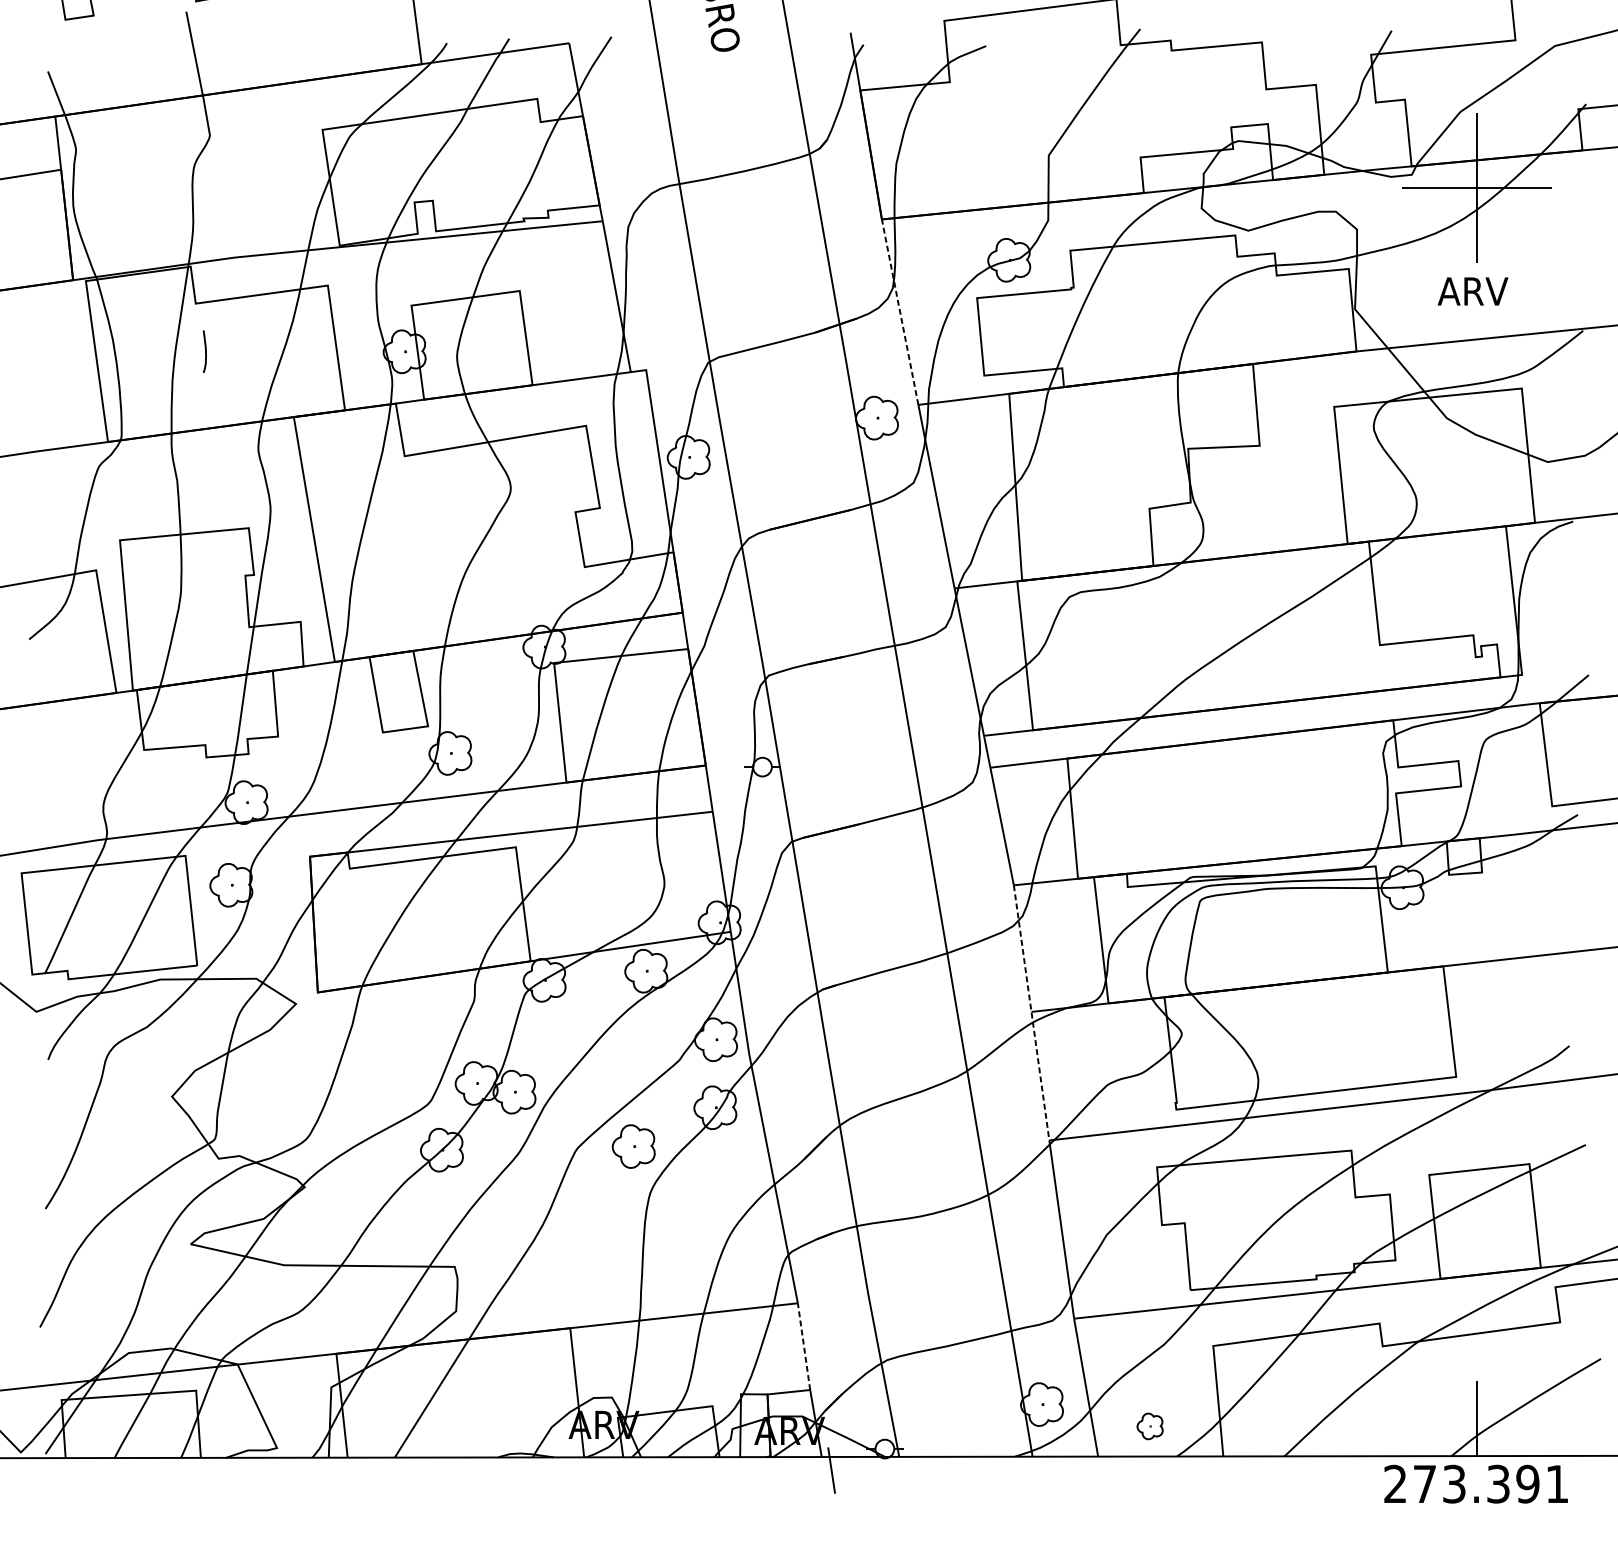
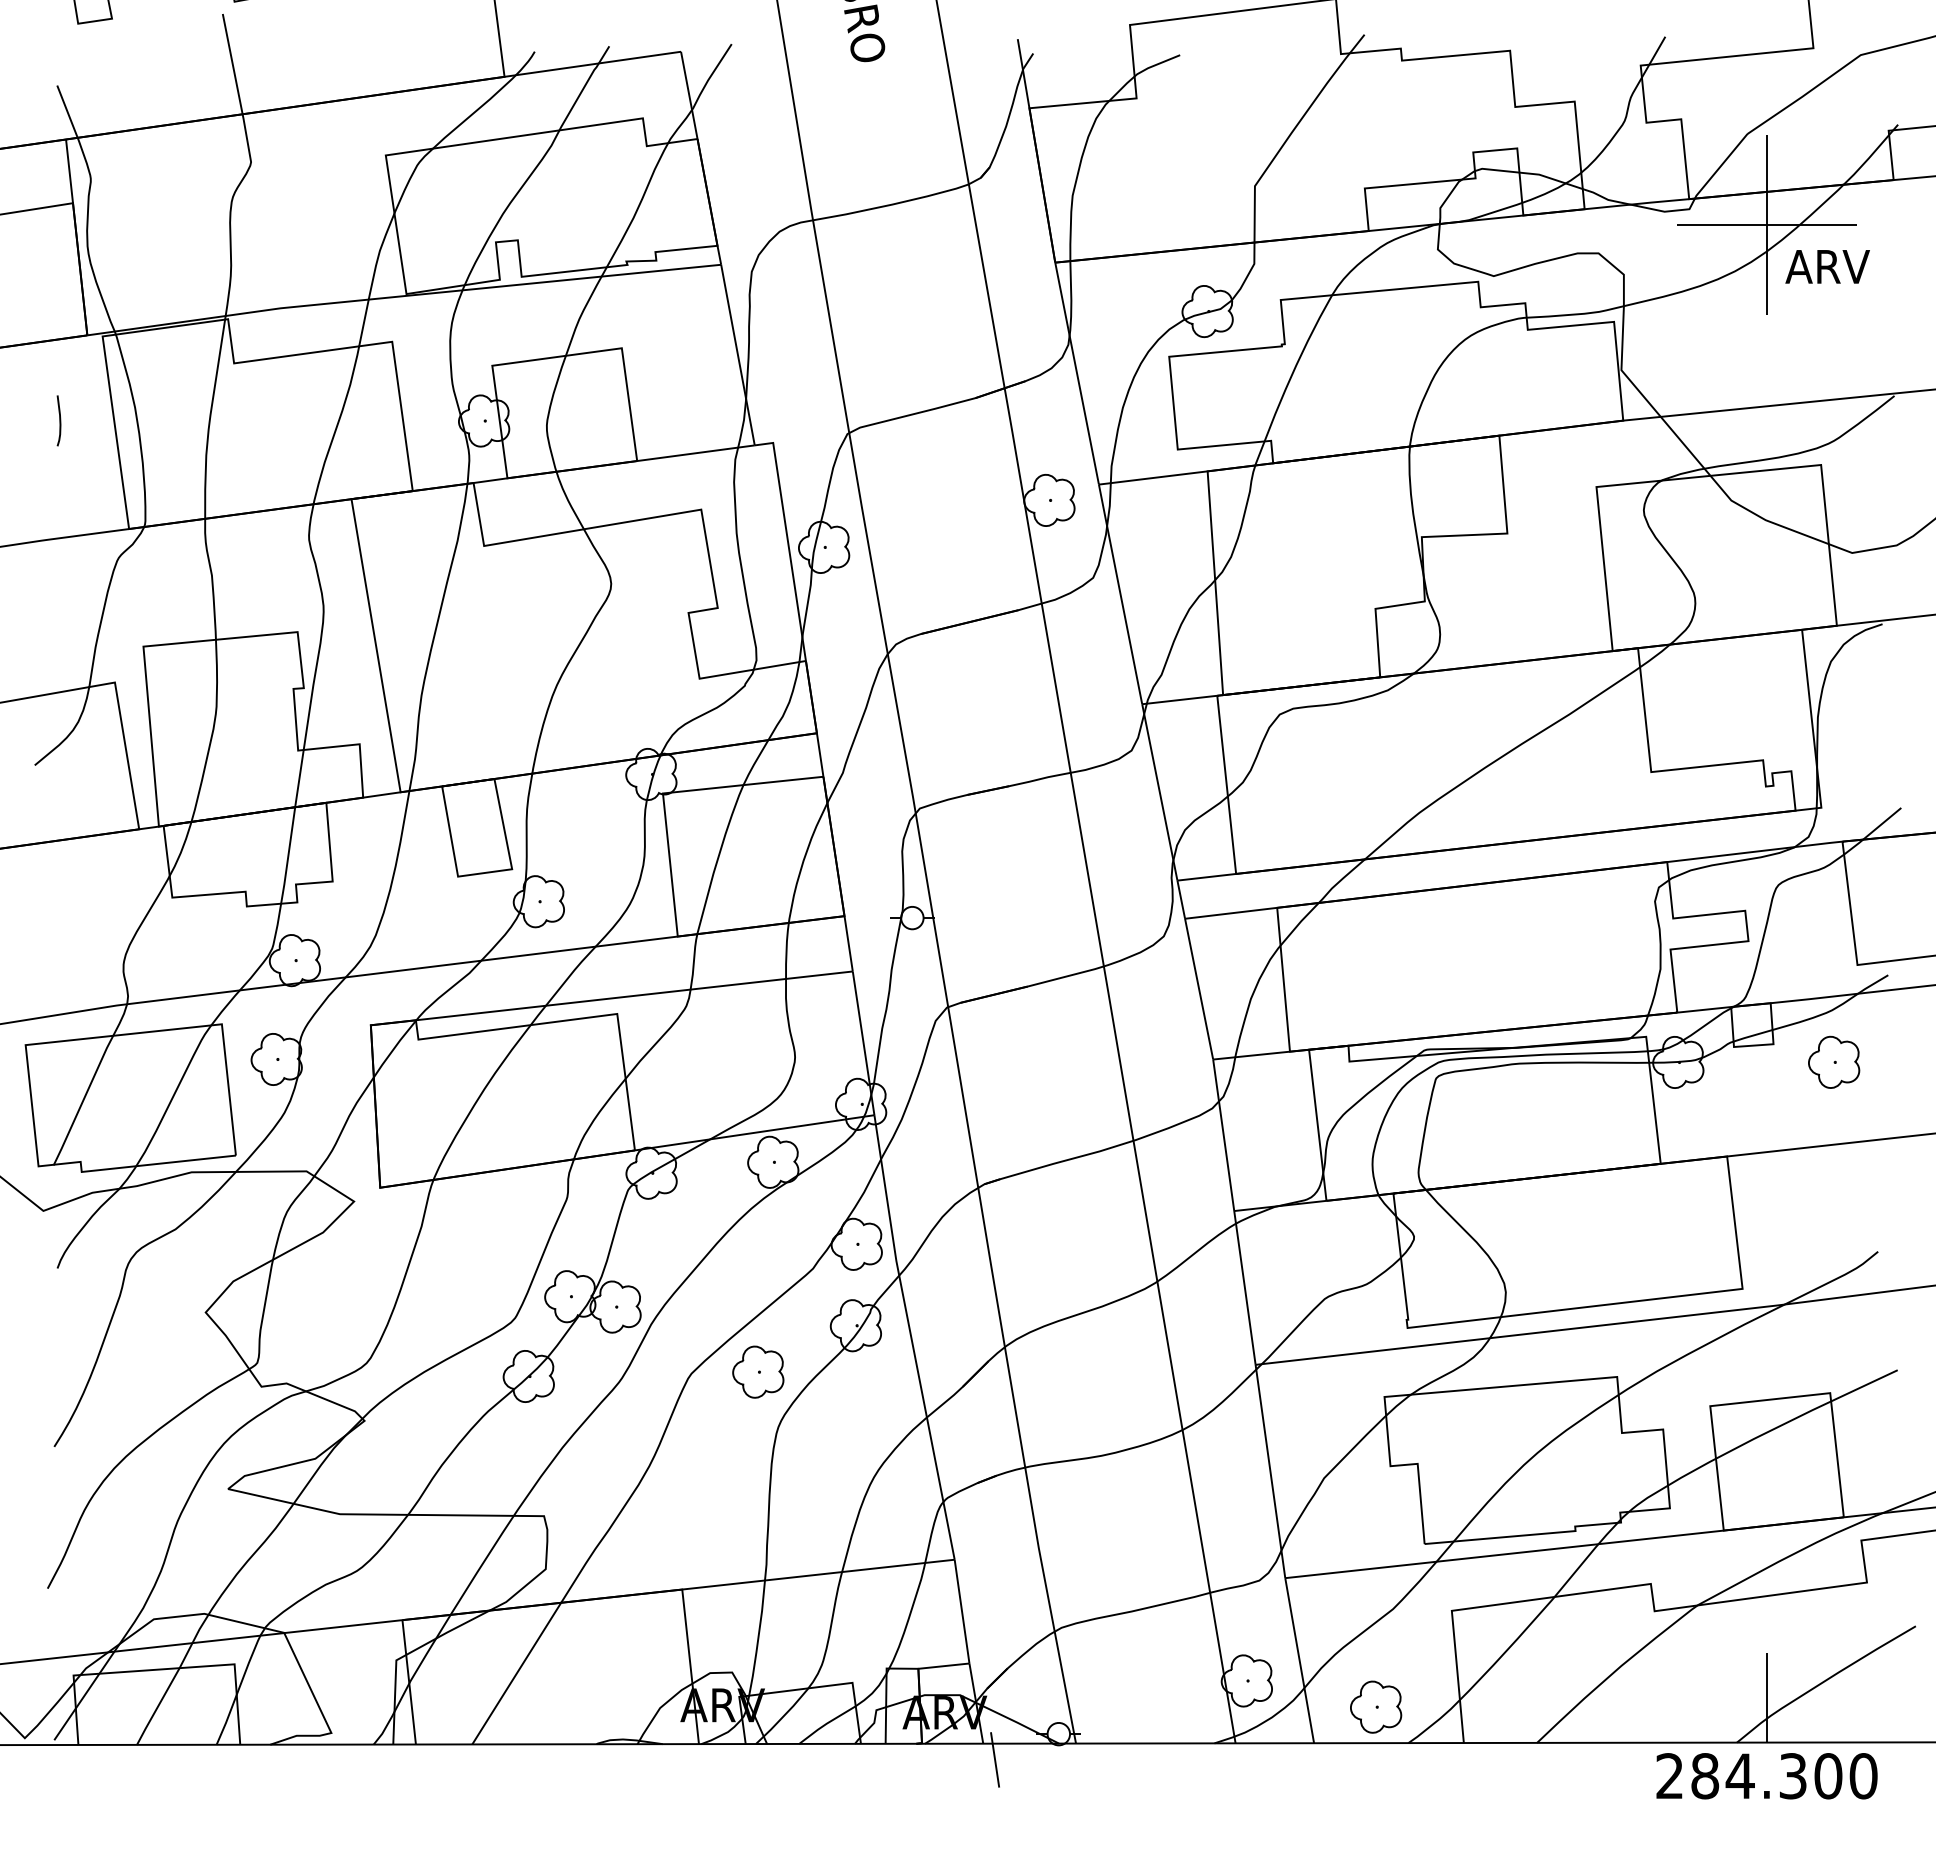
text: (1472, 291) -> (1827, 266), moved
line: (900, 312) -> (1077, 373), dashed -> solid
curve: (205, 351) -> (59, 420), moved
part: (1533, 886) -> (1834, 1061), added
line: (1031, 1013) -> (1234, 1212), dashed -> solid
line: (804, 1346) -> (962, 1611), dashed -> solid
part: (1150, 1425) -> (1376, 1706), size x1.67
text: (1491, 1484) -> (1784, 1776), 273.391 -> 284.300

